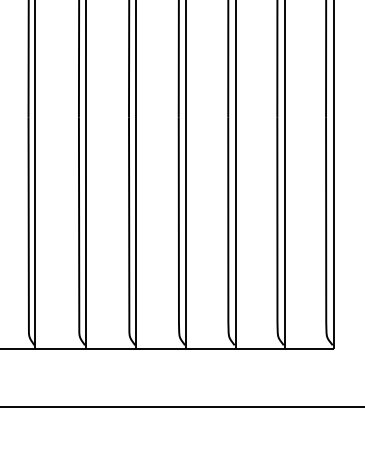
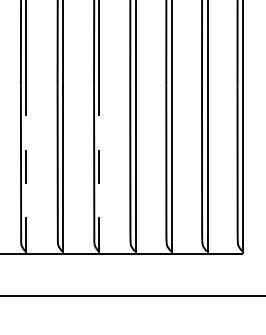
line: (34, 231) -> (25, 168), solid -> dashed
line: (136, 231) -> (99, 168), solid -> dashed

